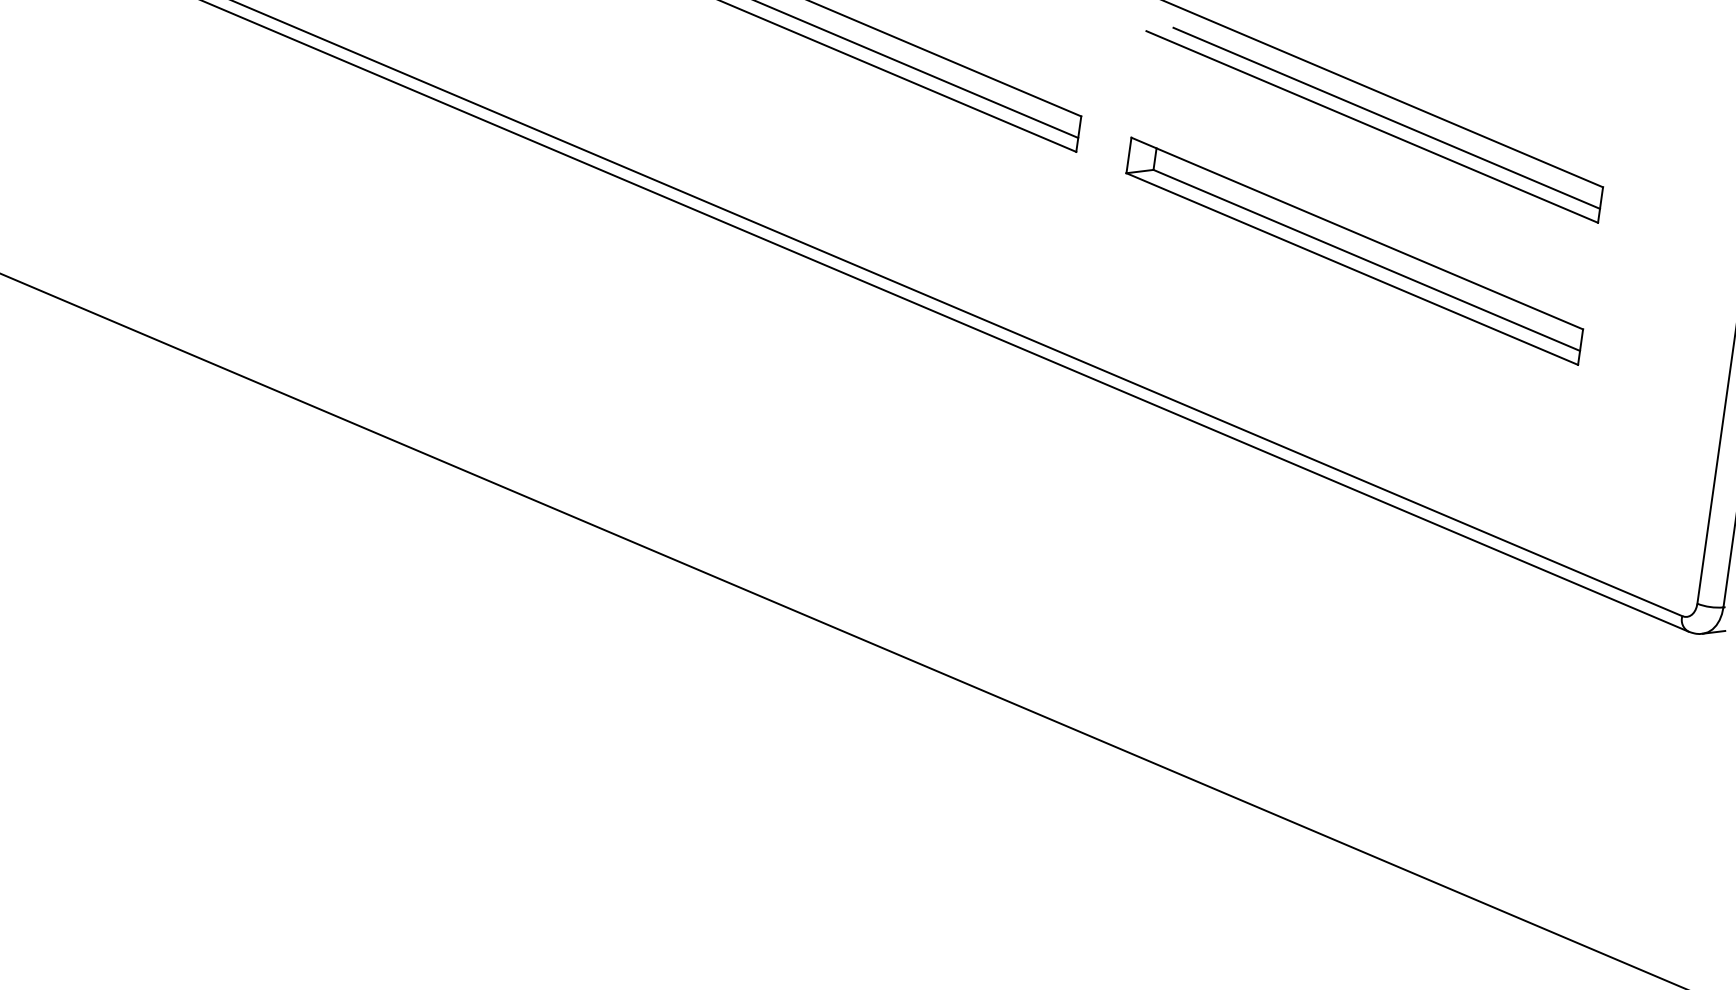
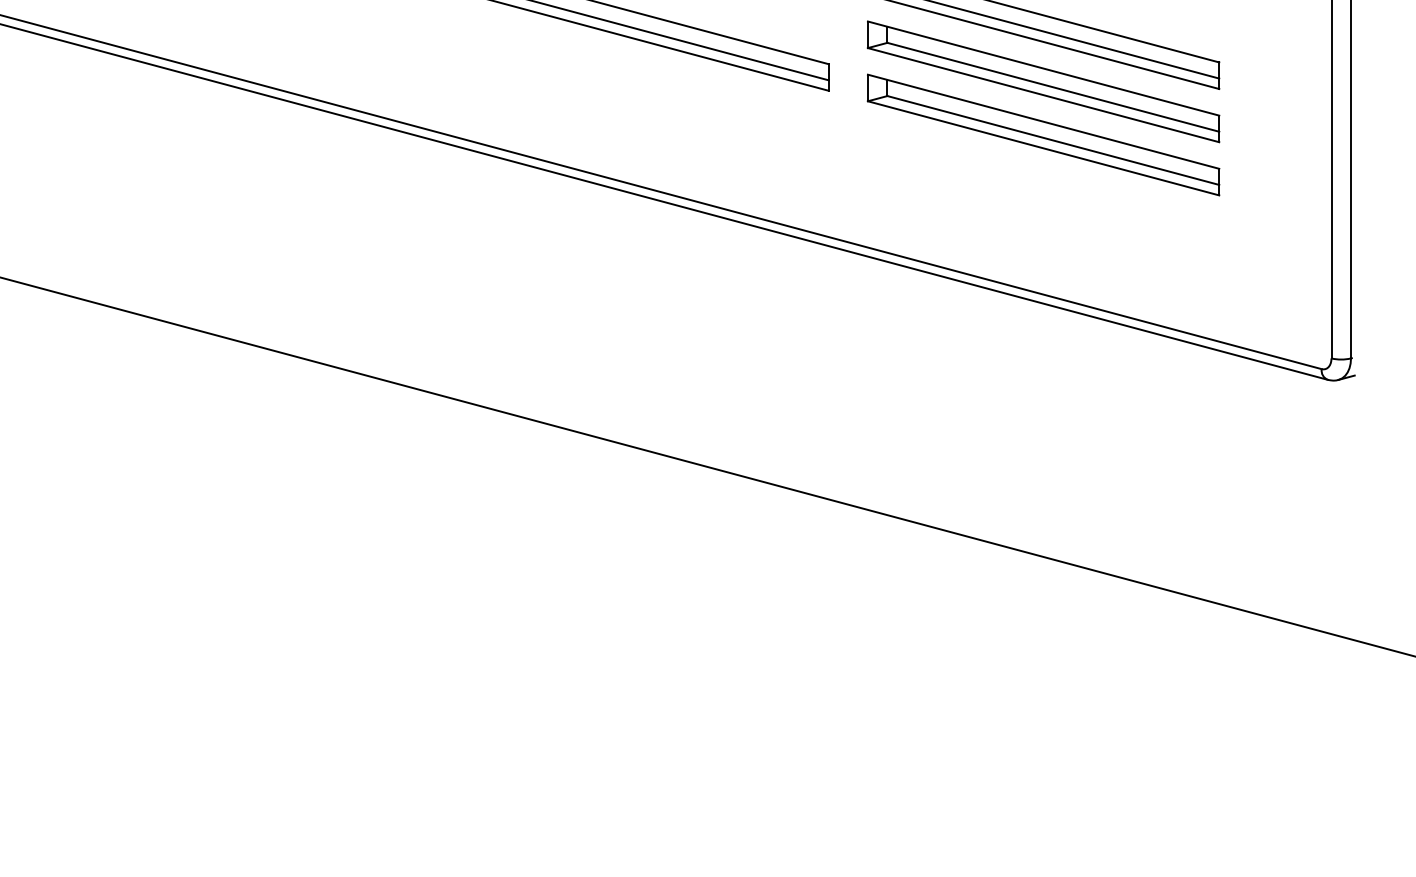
part: (1364, 179) -> (1043, 81), added

